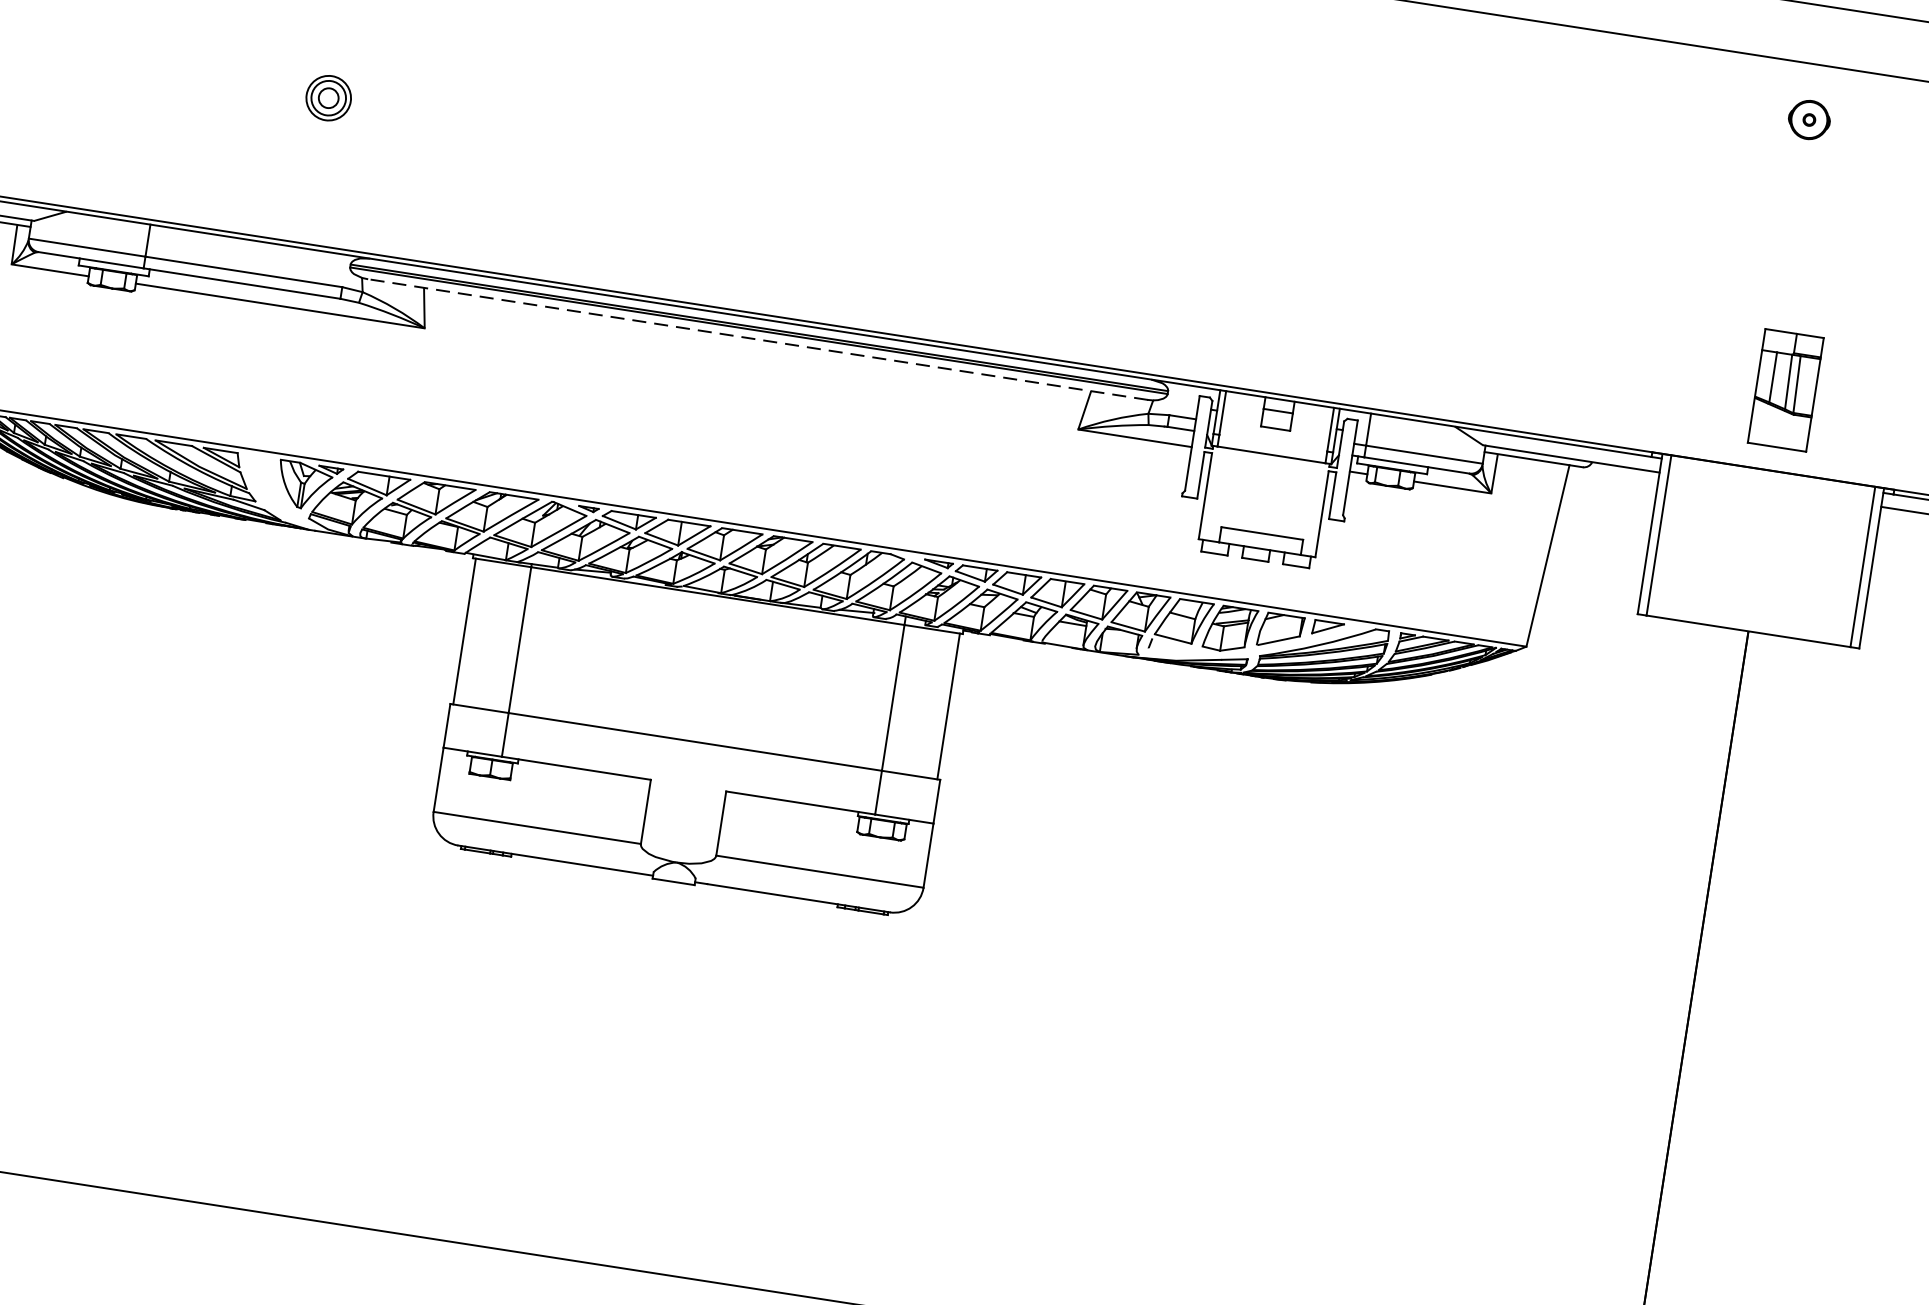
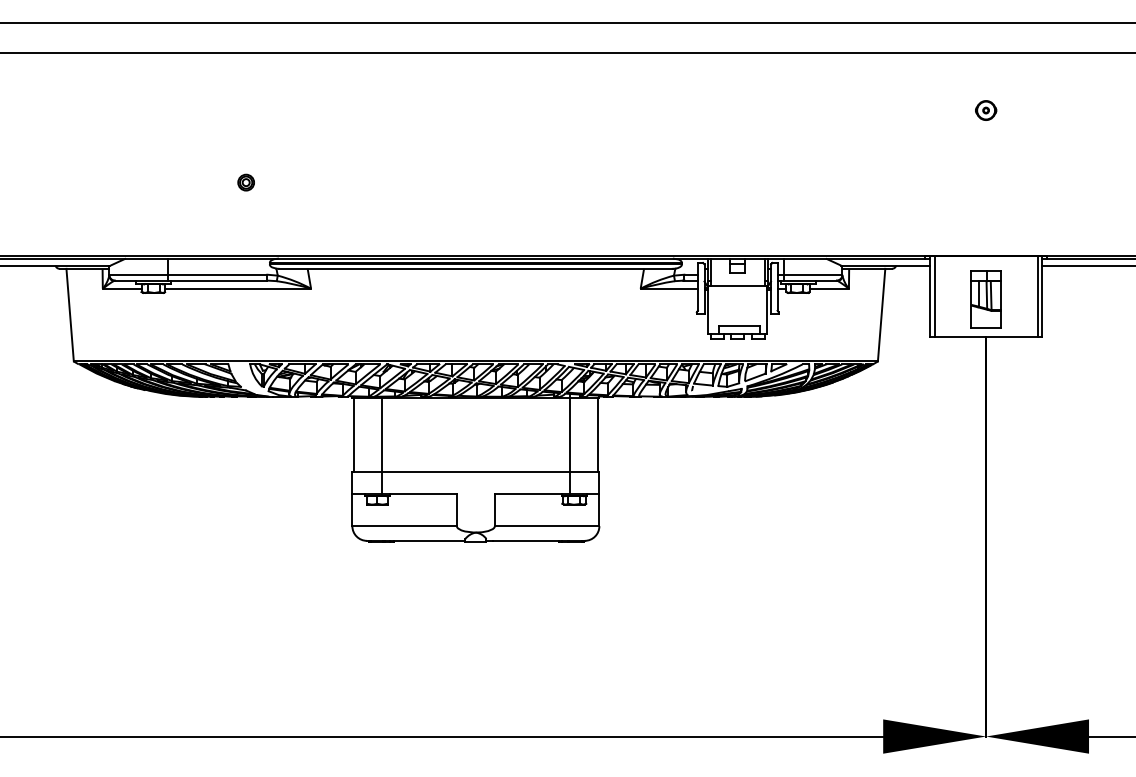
part: (327, 97) -> (245, 182), size x0.71
part: (1810, 119) -> (986, 110), moved
line: (756, 338) -> (475, 268), dashed -> solid
part: (1784, 390) -> (985, 299), moved

